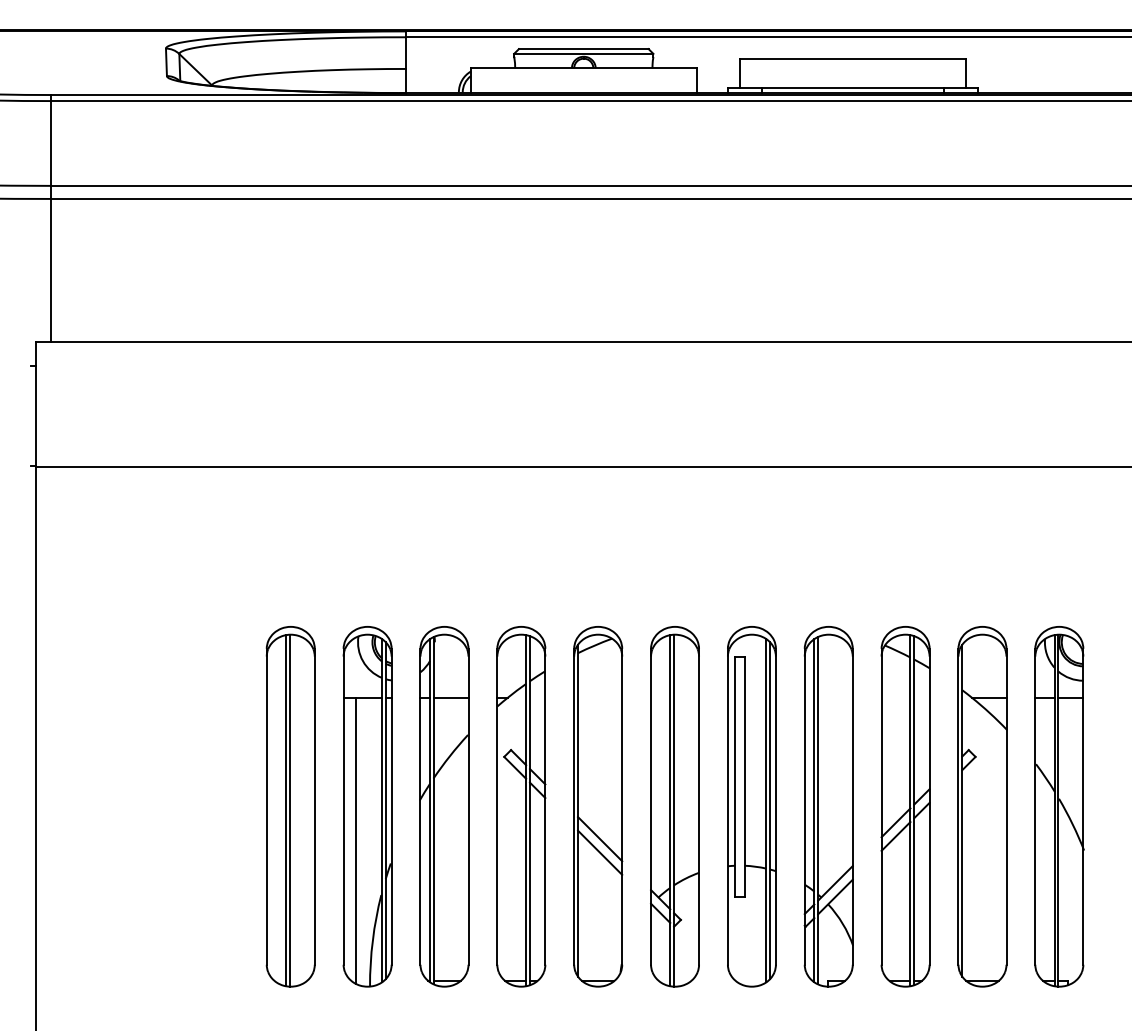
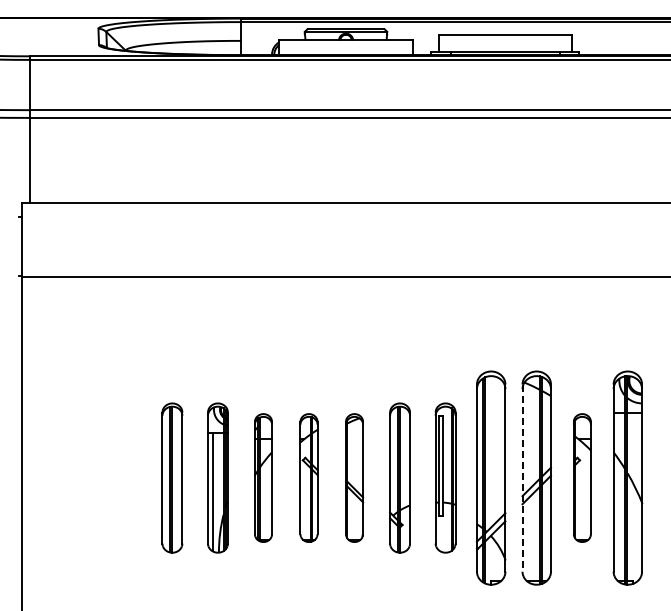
part: (290, 805) -> (172, 477), size x0.7
part: (366, 805) -> (217, 477), size x0.7
part: (444, 805) -> (263, 477), size x0.6
part: (520, 805) -> (308, 477), size x0.6
part: (598, 805) -> (354, 477), size x0.6
part: (674, 805) -> (399, 477), size x0.7
part: (751, 805) -> (445, 477), size x0.7
part: (982, 805) -> (582, 477), size x0.6
line: (881, 807) -> (522, 478), solid -> dashed

